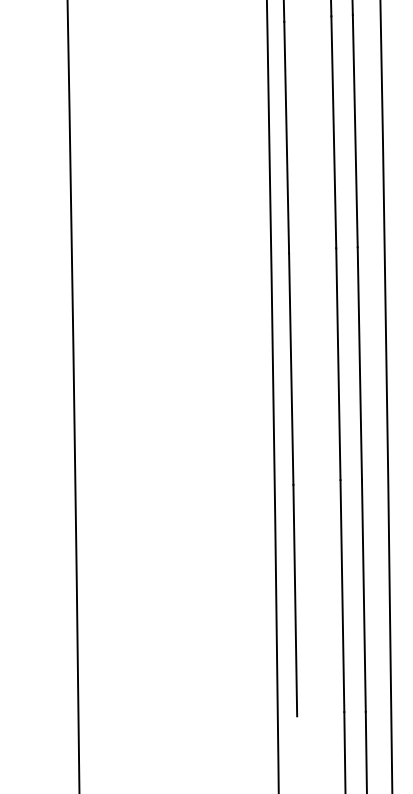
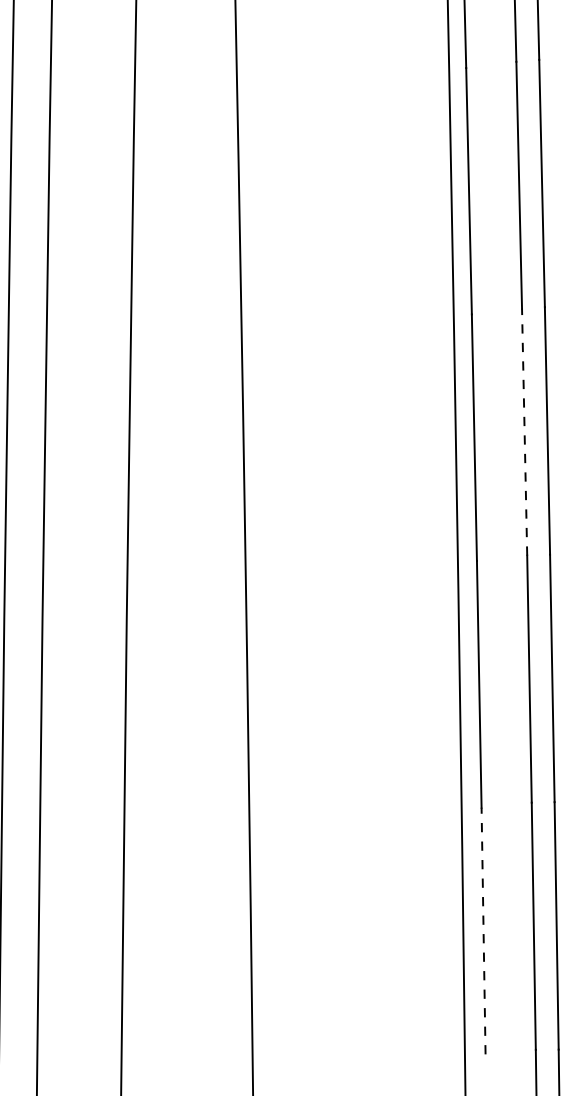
line: (333, 132) -> (524, 432), solid -> dashed
line: (295, 600) -> (483, 930), solid -> dashed

